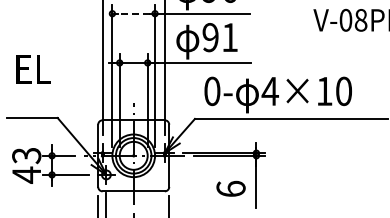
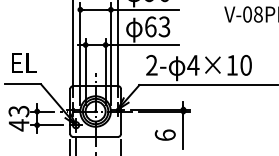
line: (133, 13) -> (95, 9), dashed -> solid
text: (219, 37) -> (157, 26), 91 -> 63
text: (33, 69) -> (23, 63), moved
text: (212, 91) -> (152, 65), 0- -> 2-

